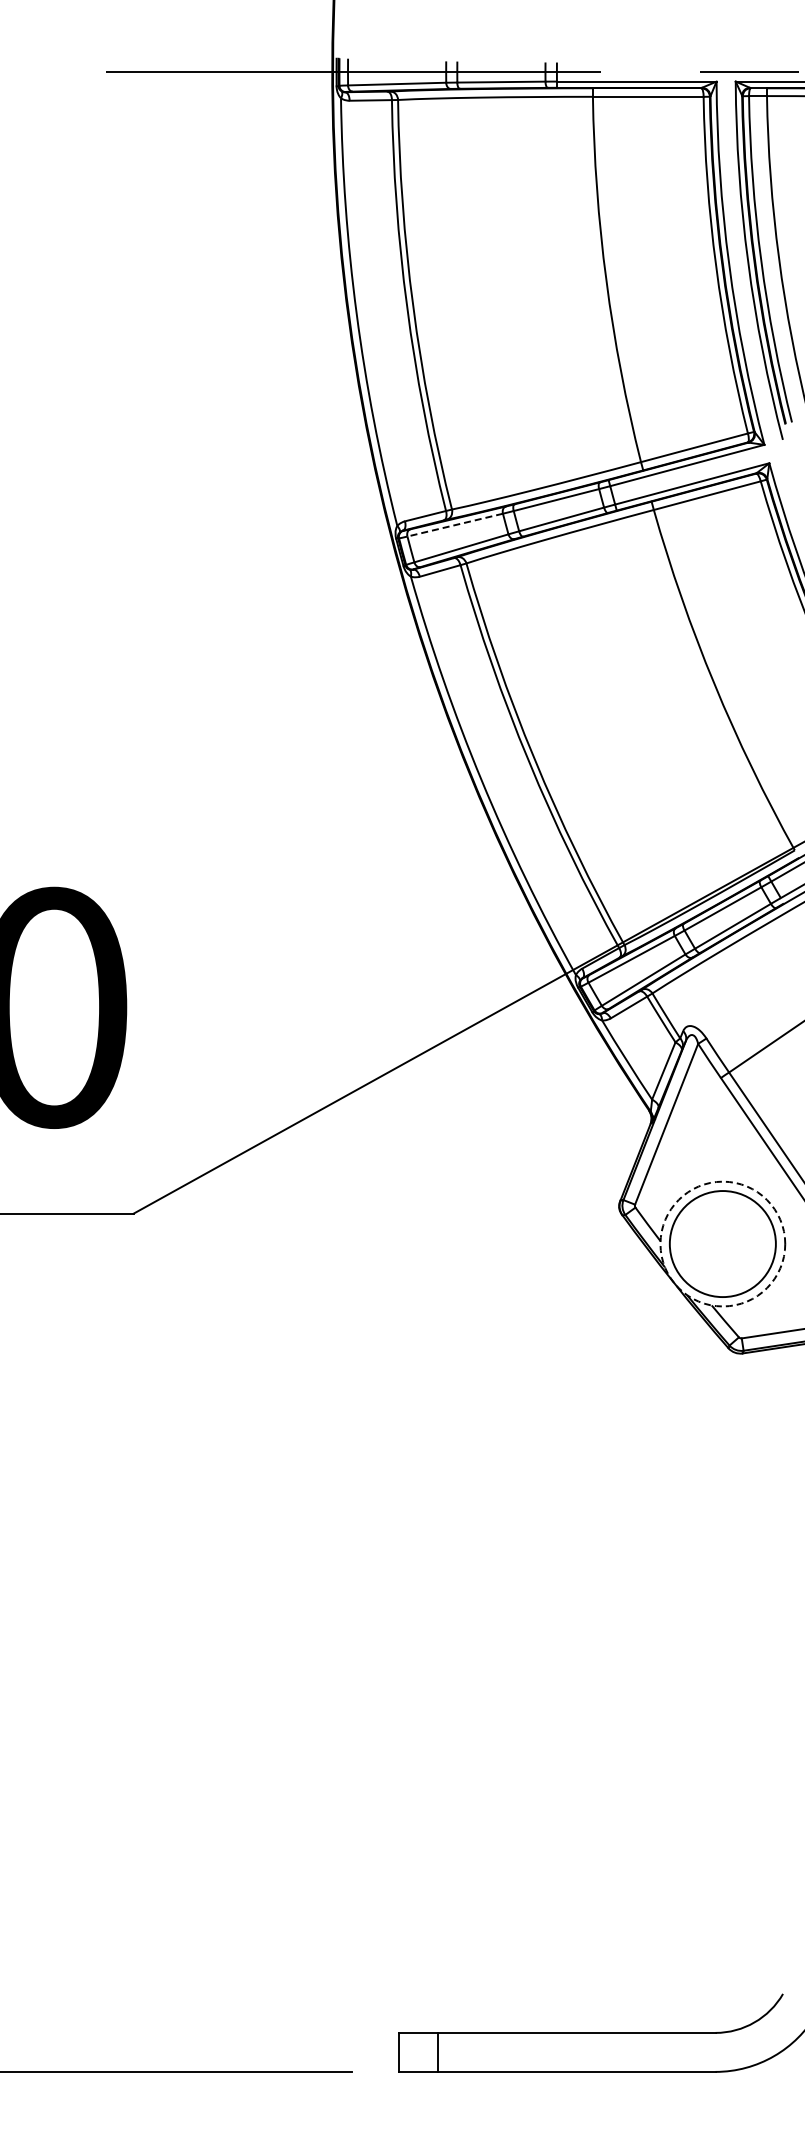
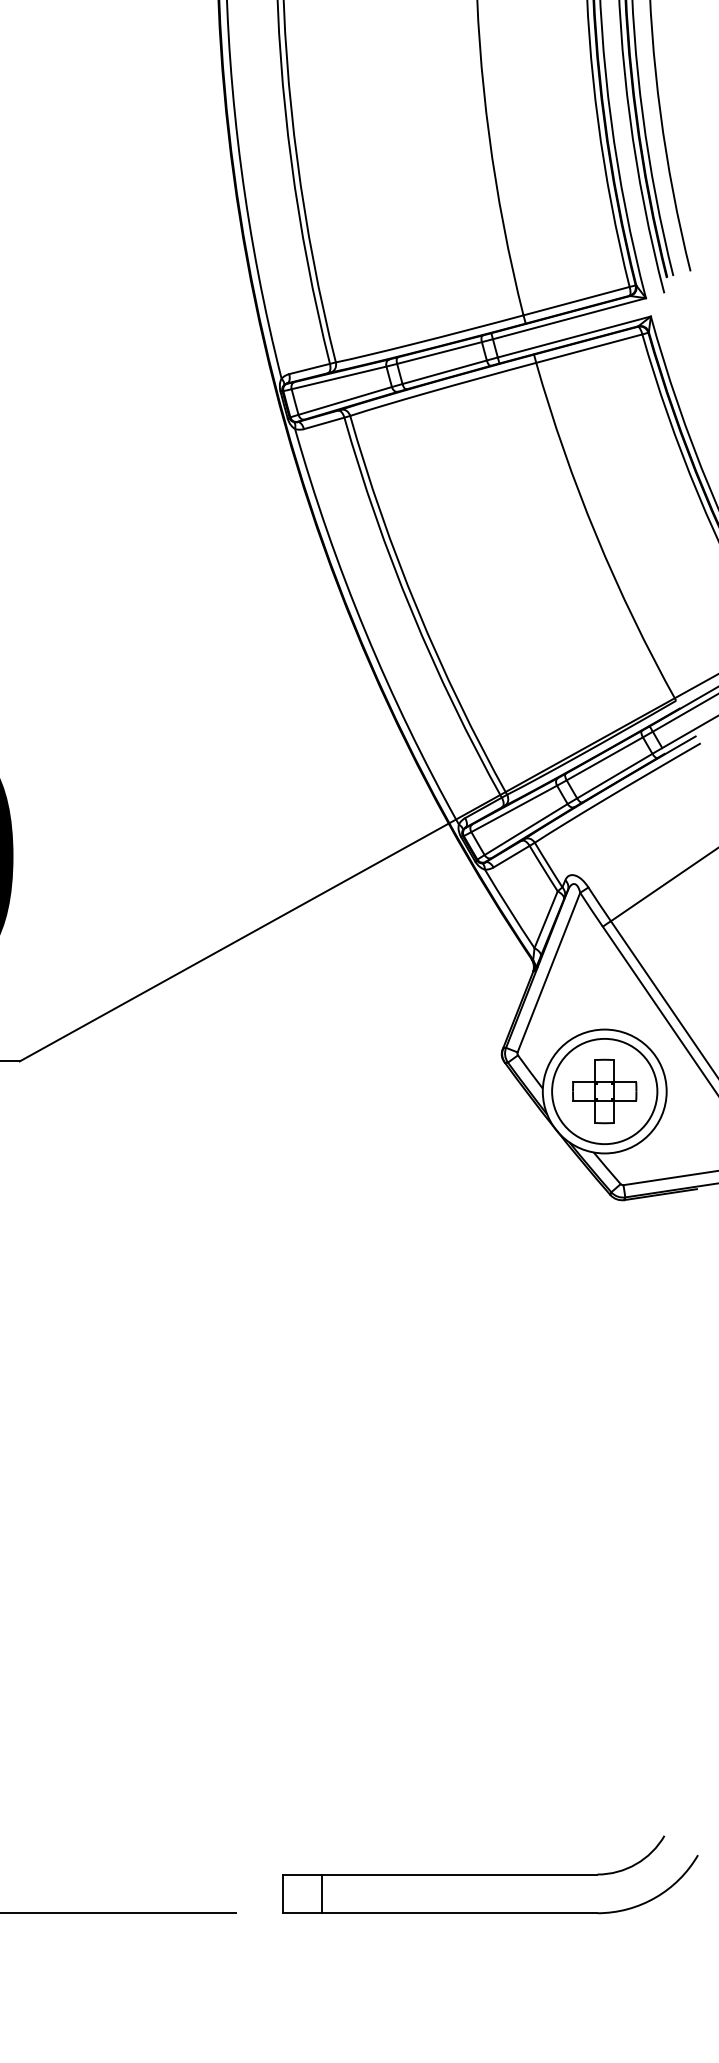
line: (454, 525) -> (338, 378), dashed -> solid
circle: (722, 1243) -> (604, 1090), dashed -> solid
part: (722, 1243) -> (604, 1090), added

